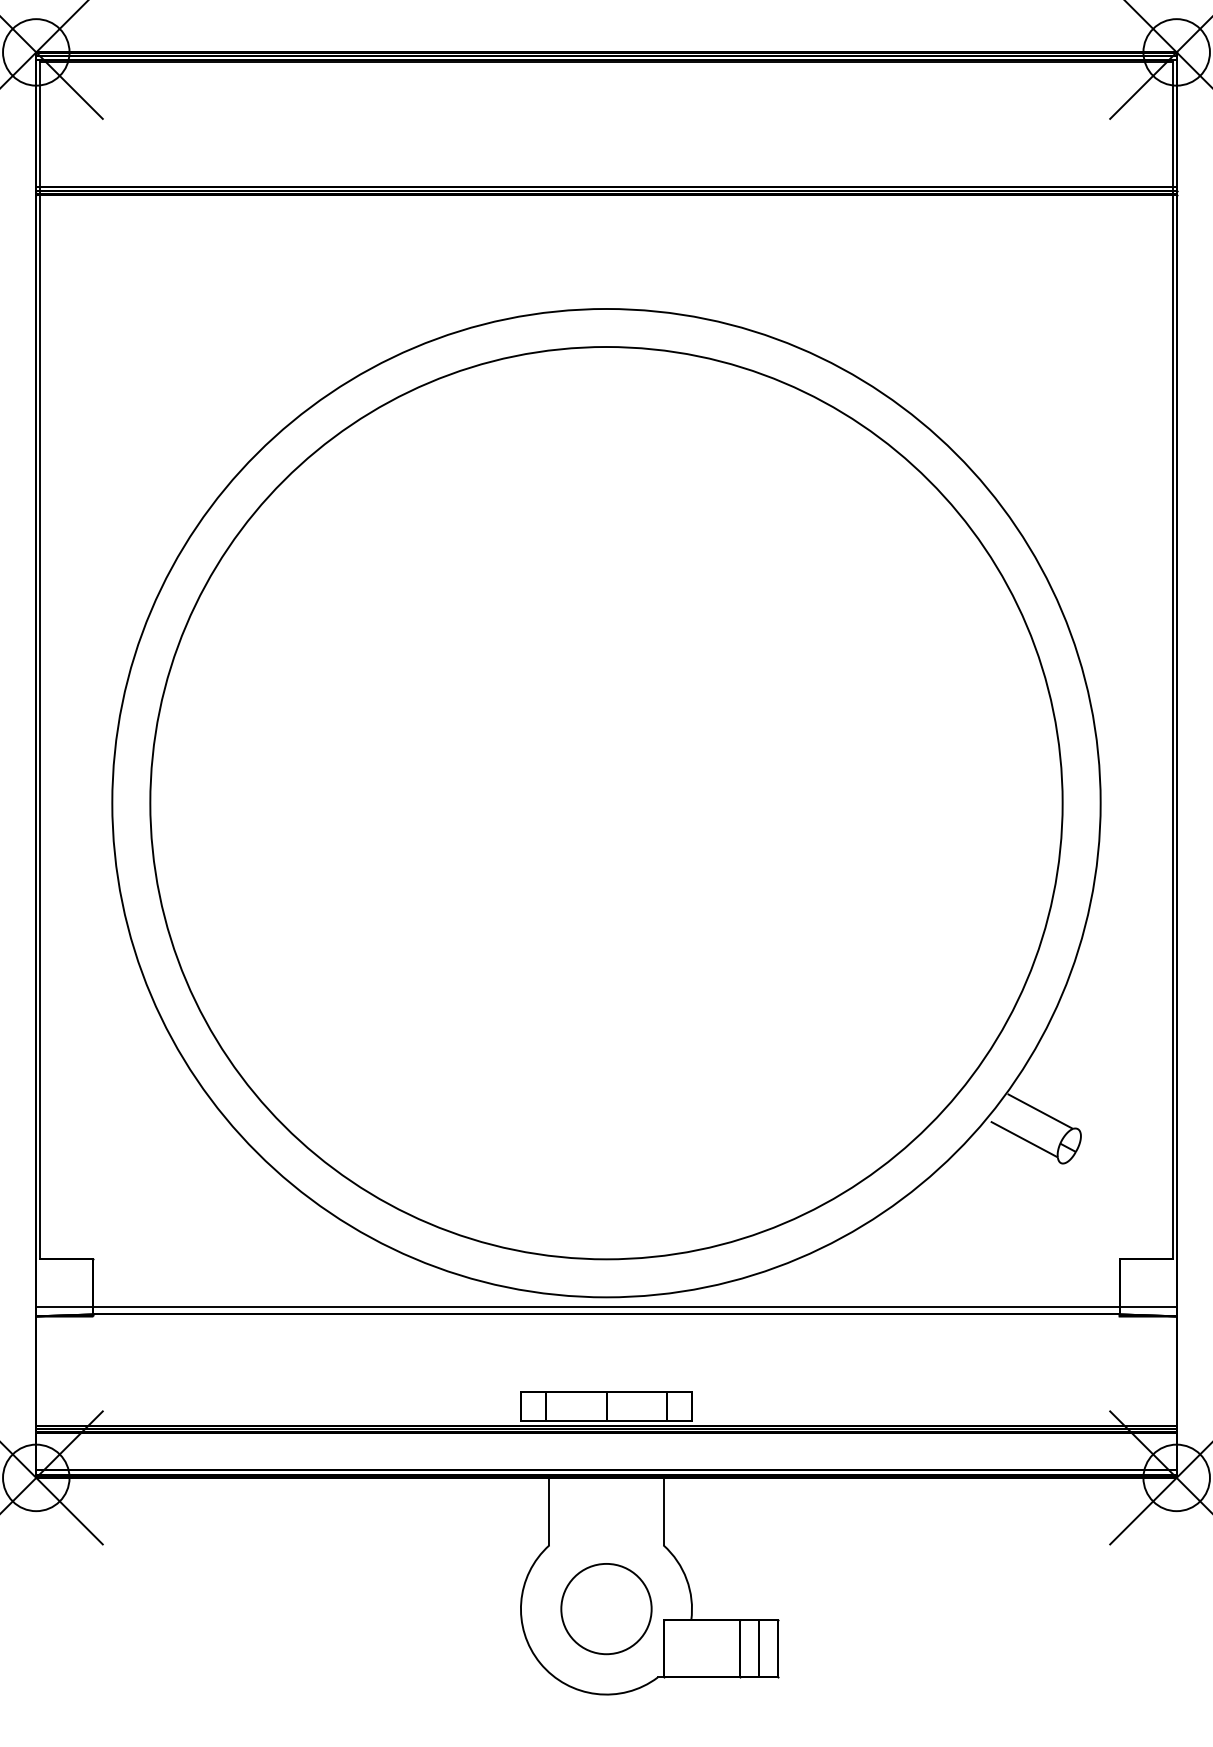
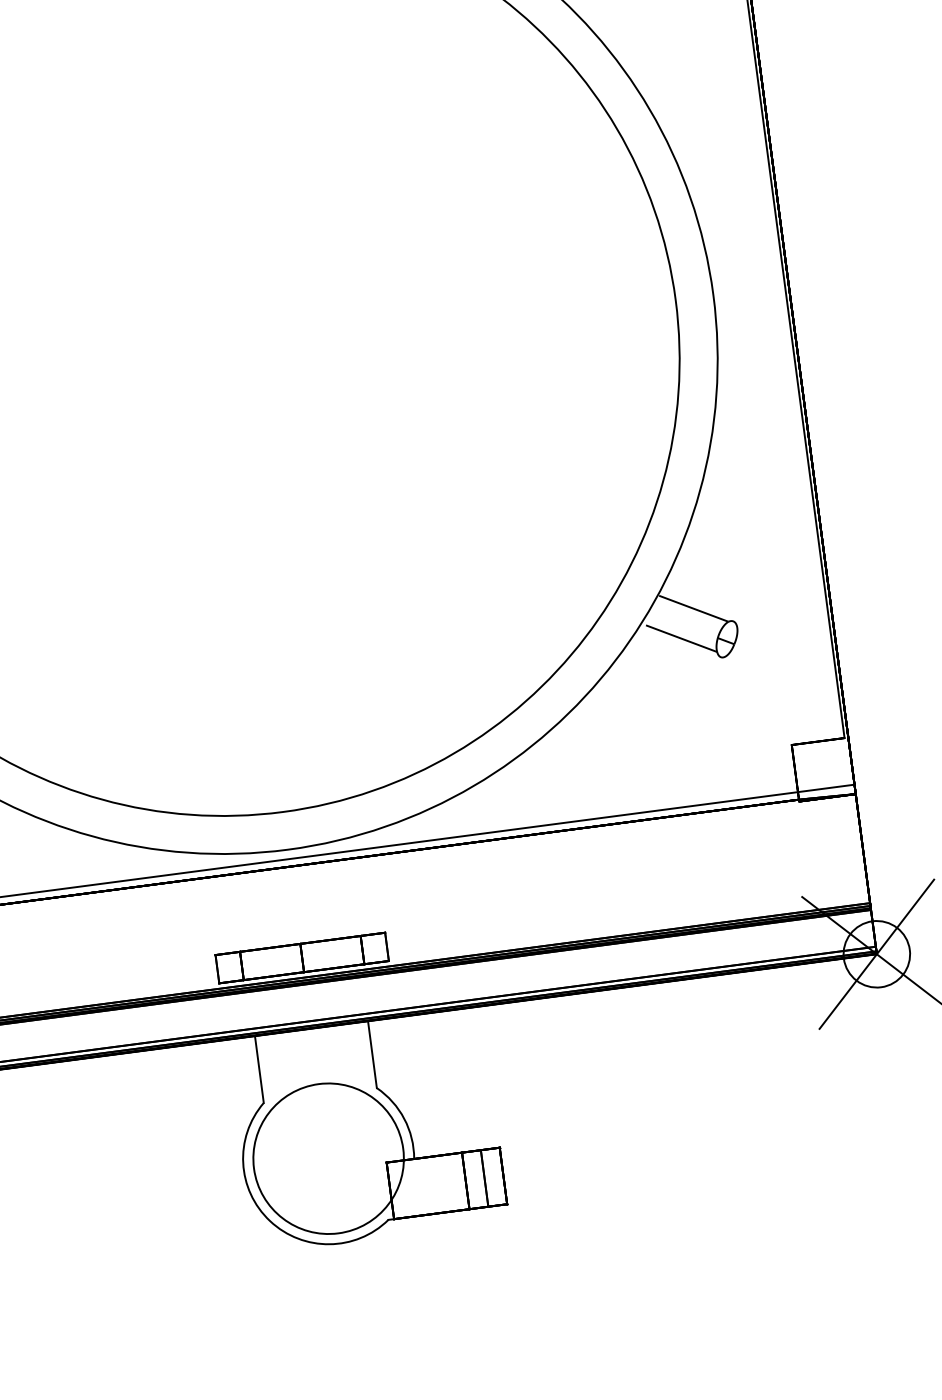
circle: (606, 1608) -> (328, 1158), size x1.67

